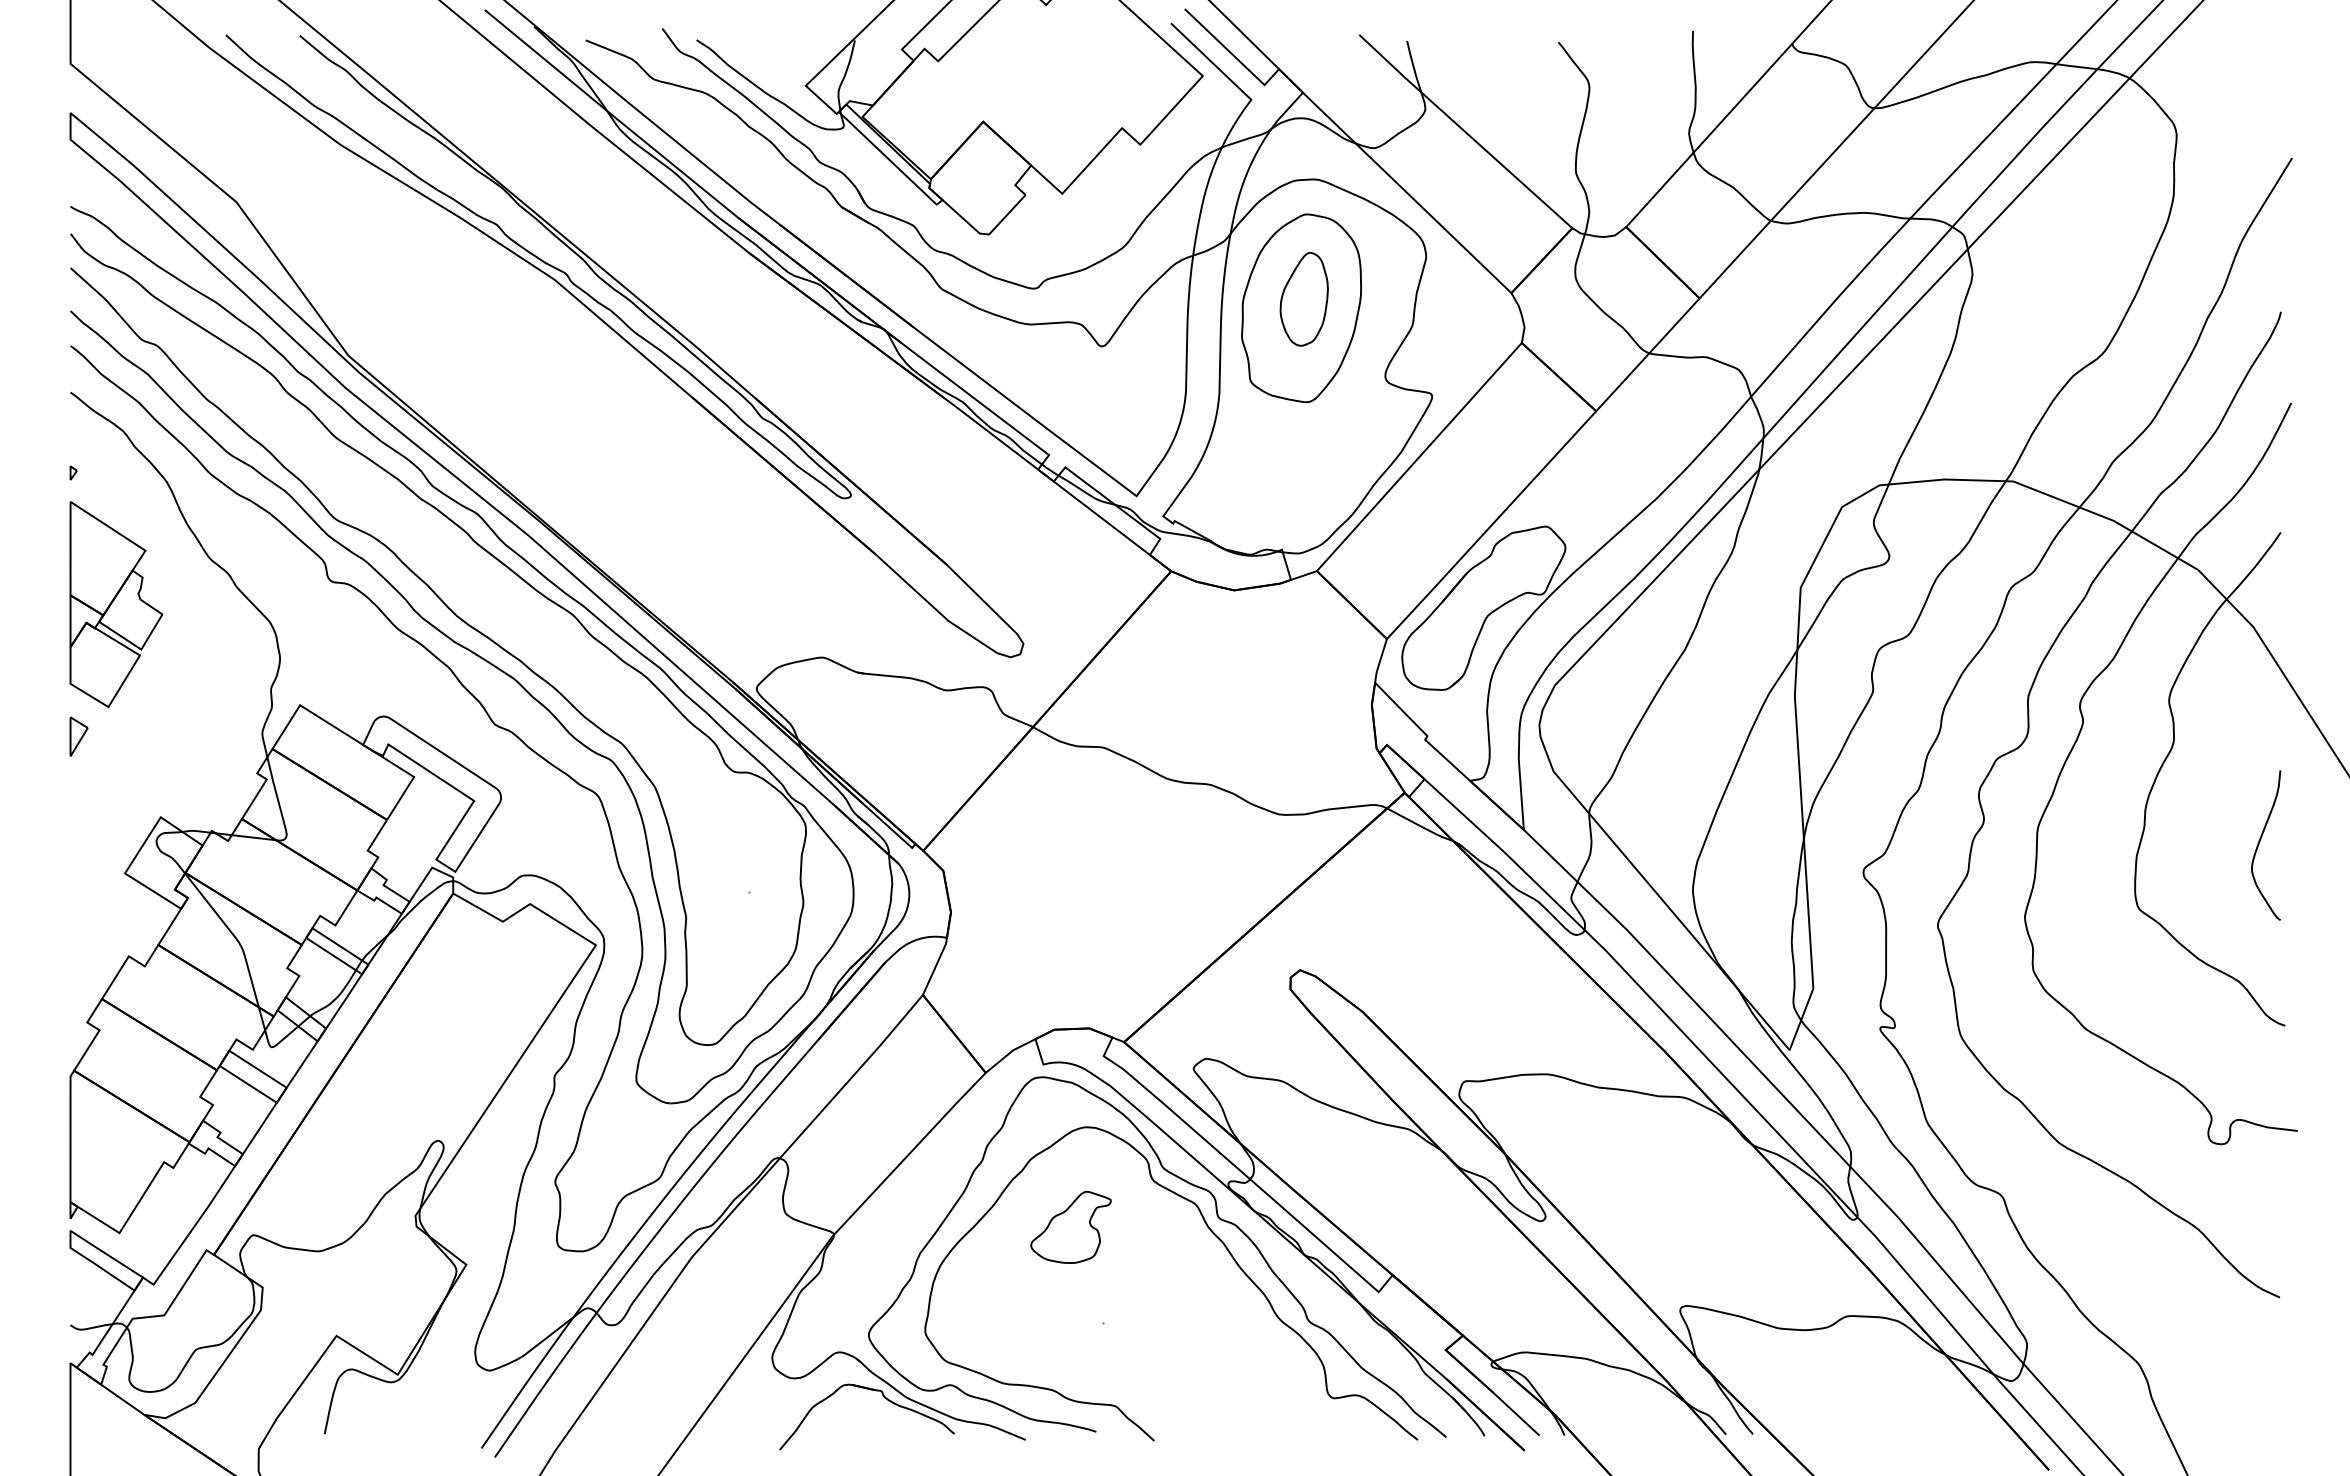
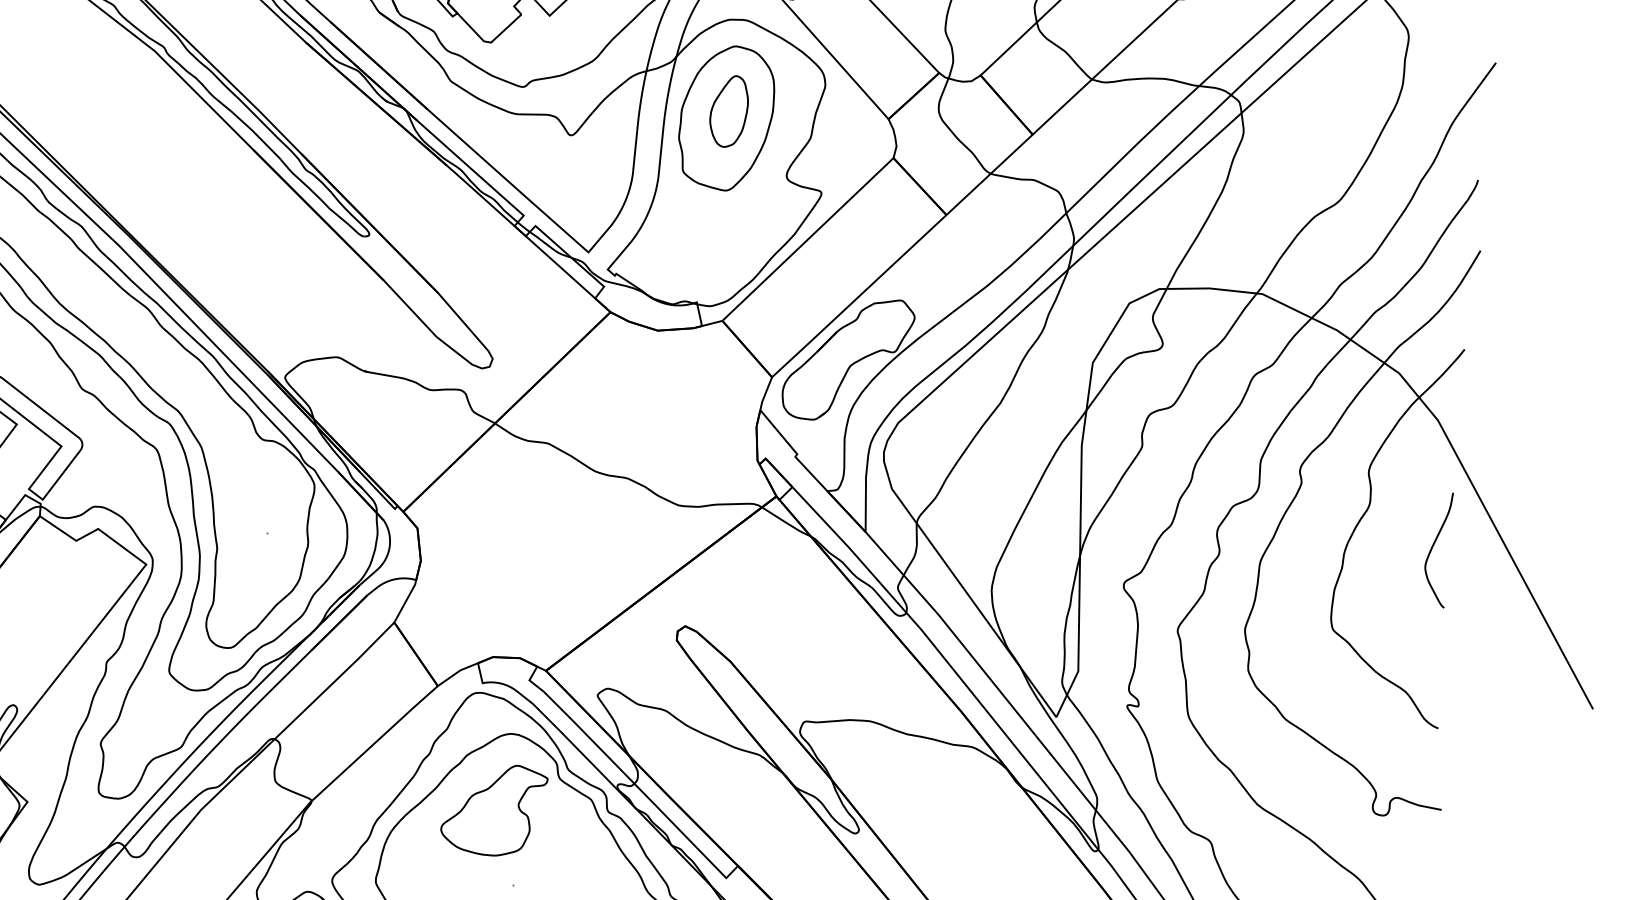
curve: (2259, 844) -> (1432, 548), moved
part: (1070, 1227) -> (493, 809), size x1.67

